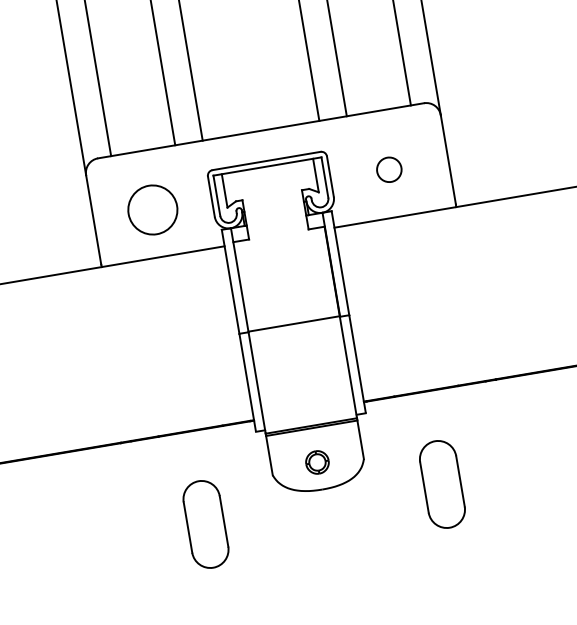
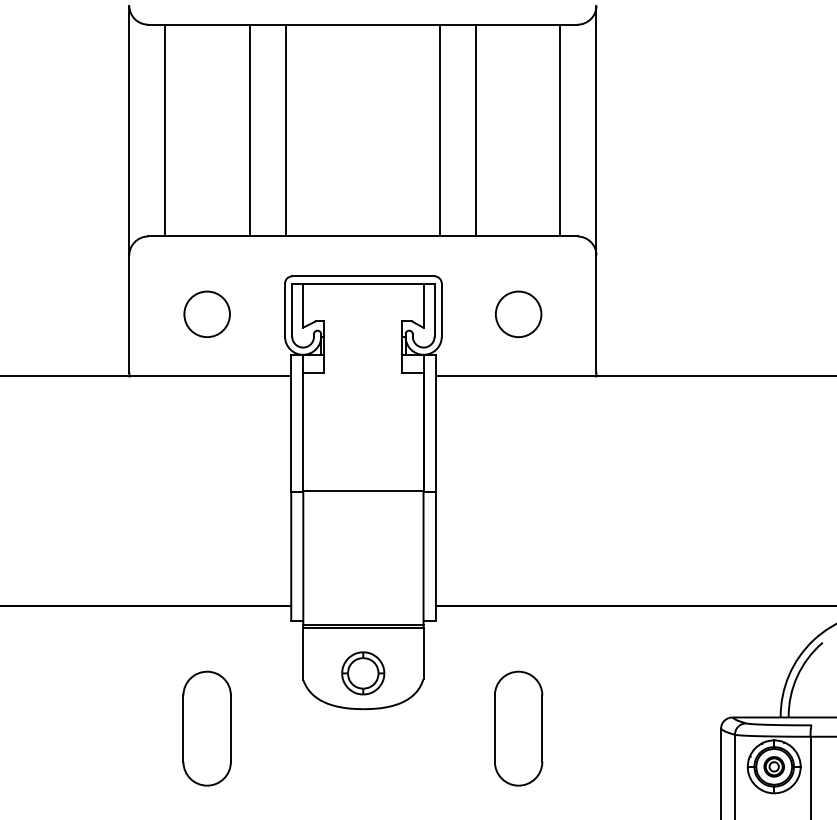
circle: (389, 169) -> (518, 313), size x1.43
circle: (152, 209) -> (206, 313), size x0.71
part: (317, 462) -> (363, 673), size x1.43

